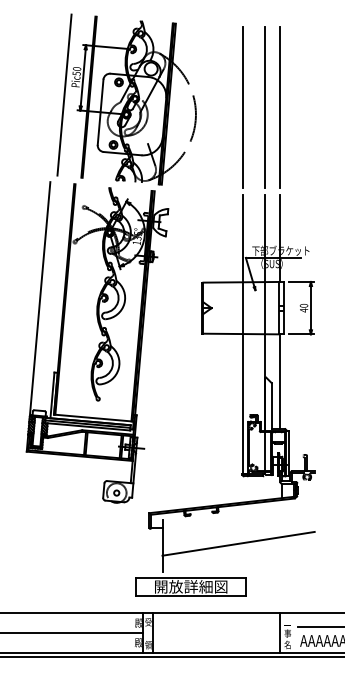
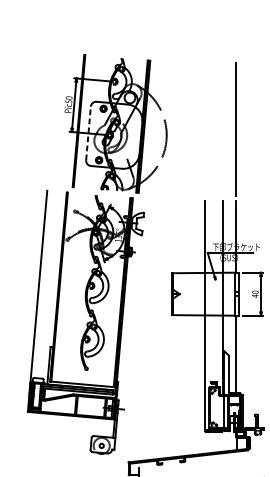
line: (64, 94) -> (58, 118), removed
line: (242, 107) -> (204, 129), removed
line: (264, 107) -> (222, 129), removed
line: (100, 112) -> (88, 133), solid -> dashed

